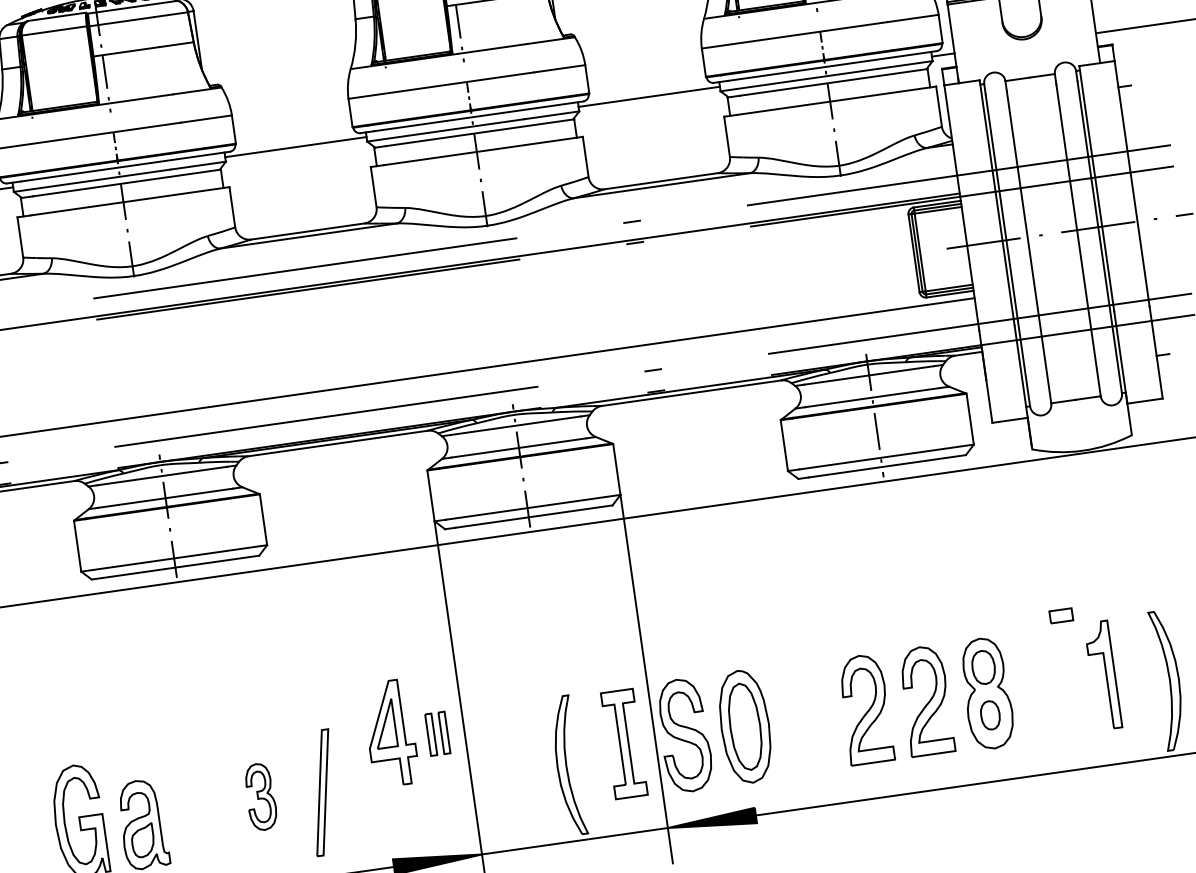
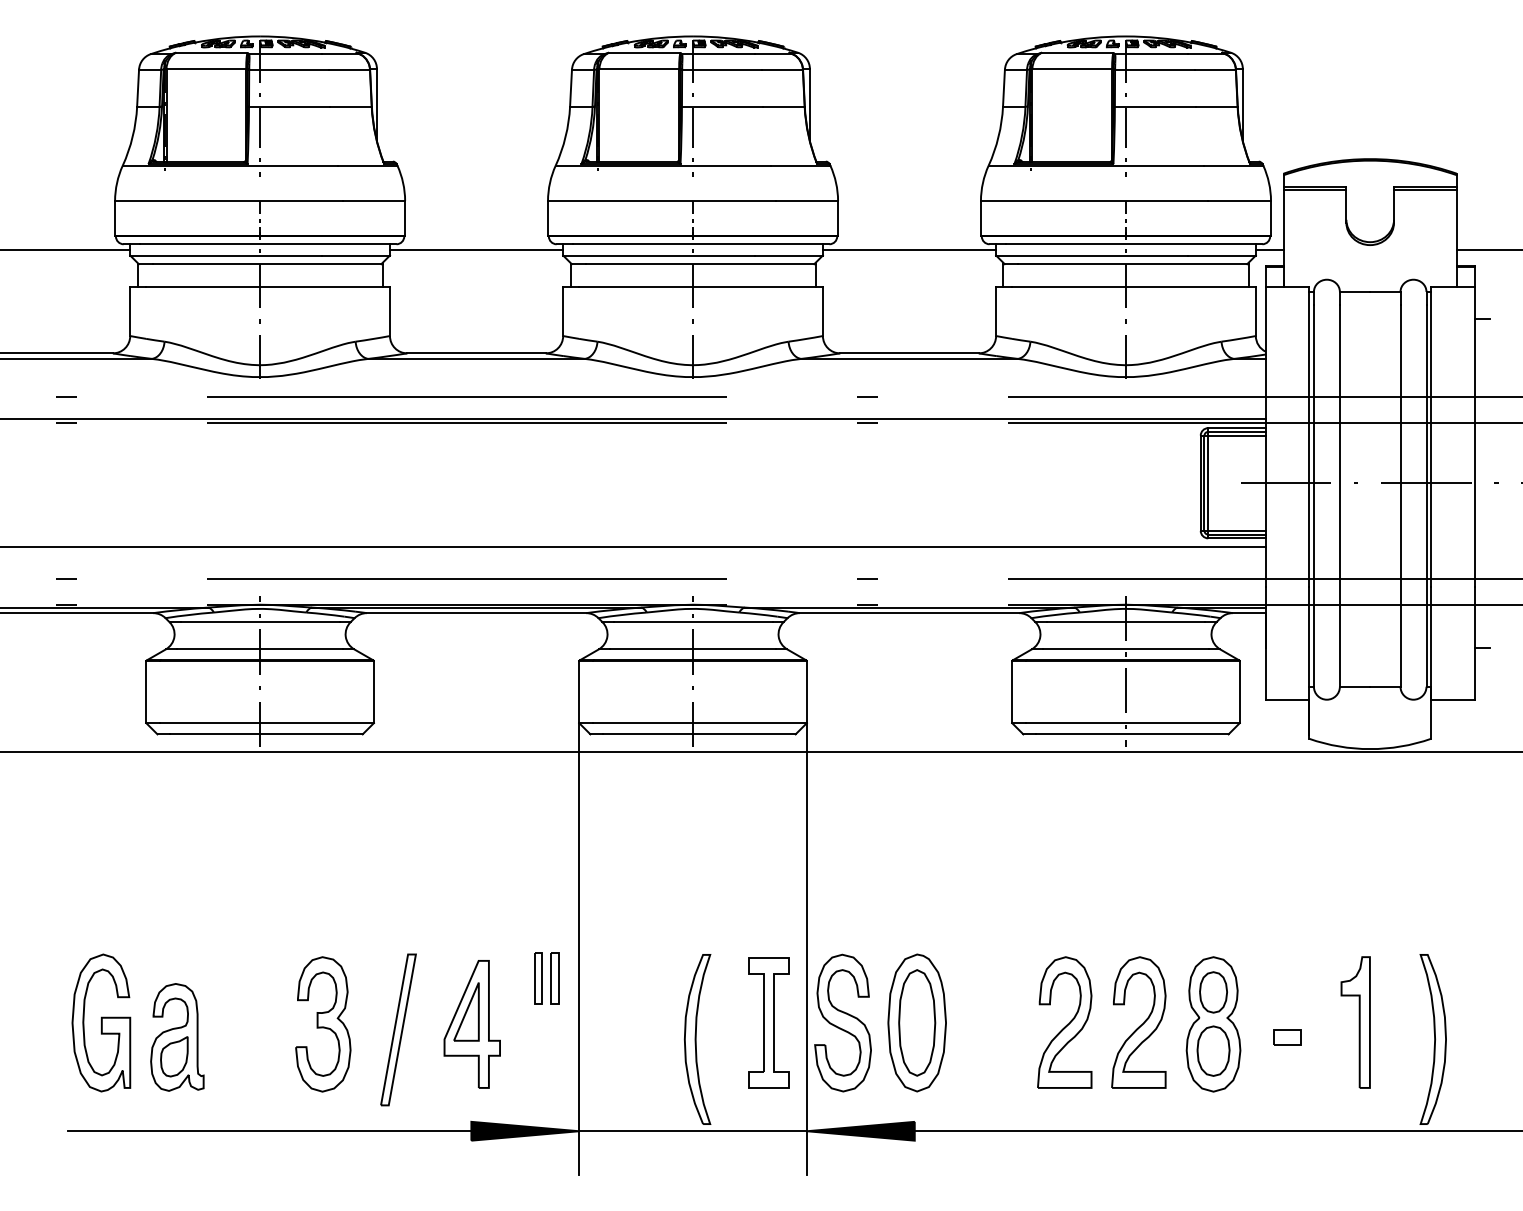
part: (1061, 615) -> (1287, 1037), moved
part: (990, 714) -> (1213, 1050), size x1.43
part: (390, 733) -> (471, 1024), moved
part: (260, 797) -> (323, 1024), size x1.67

